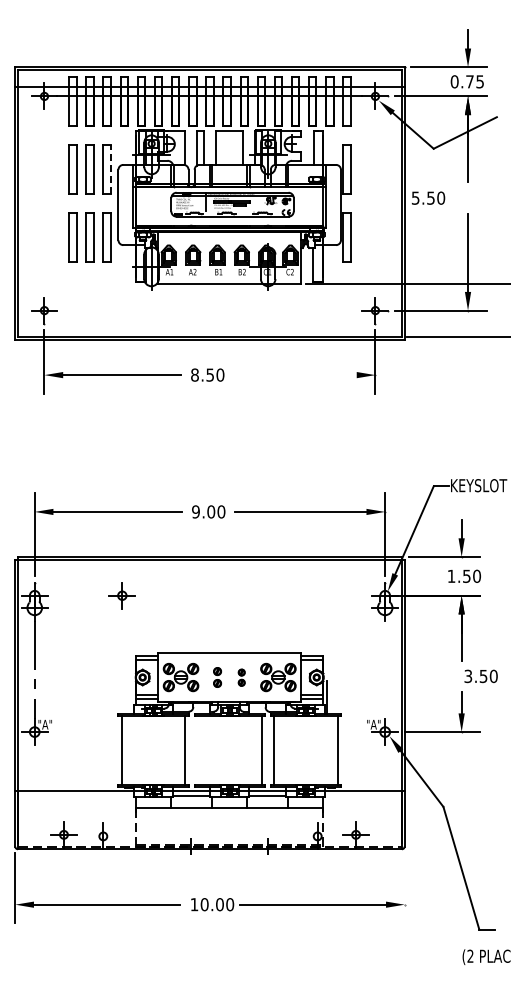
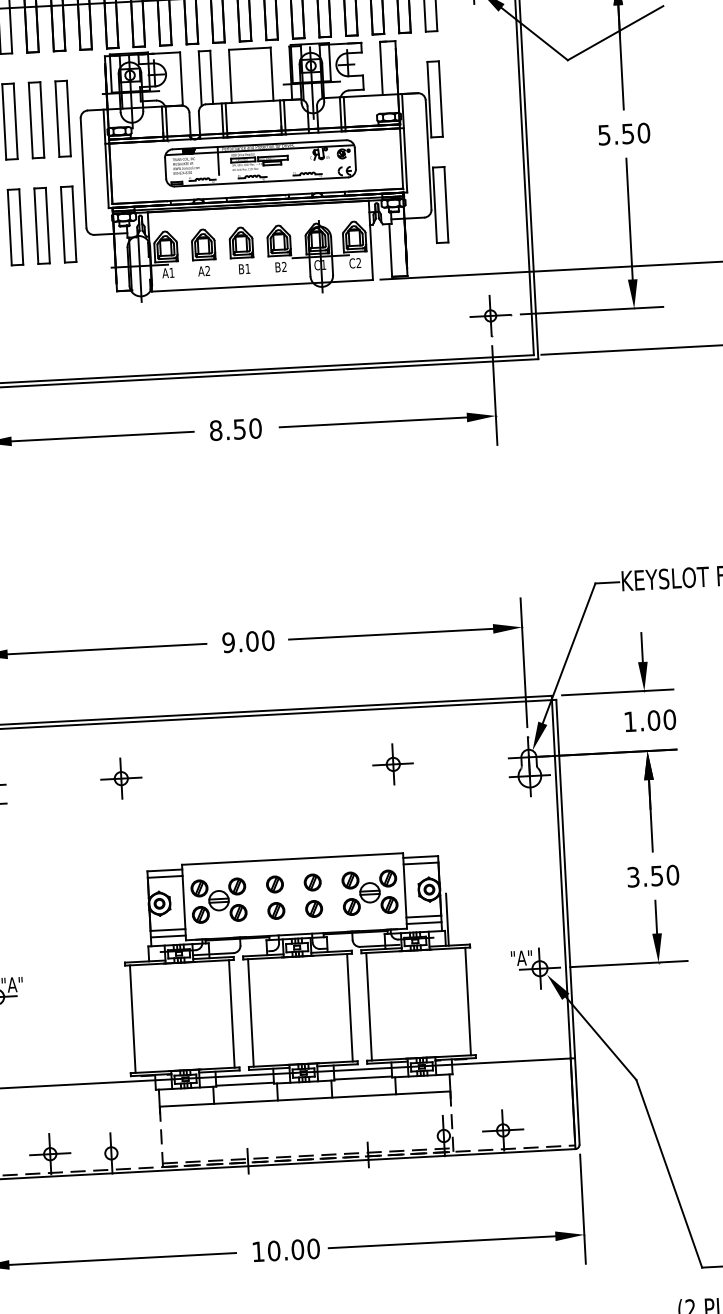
line: (110, 168) -> (68, 117), dashed -> solid
text: (428, 197) -> (624, 133), moved
line: (296, 375) -> (373, 422), added
text: (466, 575) -> (653, 719), 1.50 -> 1.00
part: (297, 595) -> (392, 764), added
text: (480, 676) -> (652, 876), moved
part: (217, 677) -> (275, 897), size x1.43
part: (241, 677) -> (312, 895), size x1.67
line: (197, 750) -> (250, 1012), added
line: (404, 888) -> (582, 1209), added

